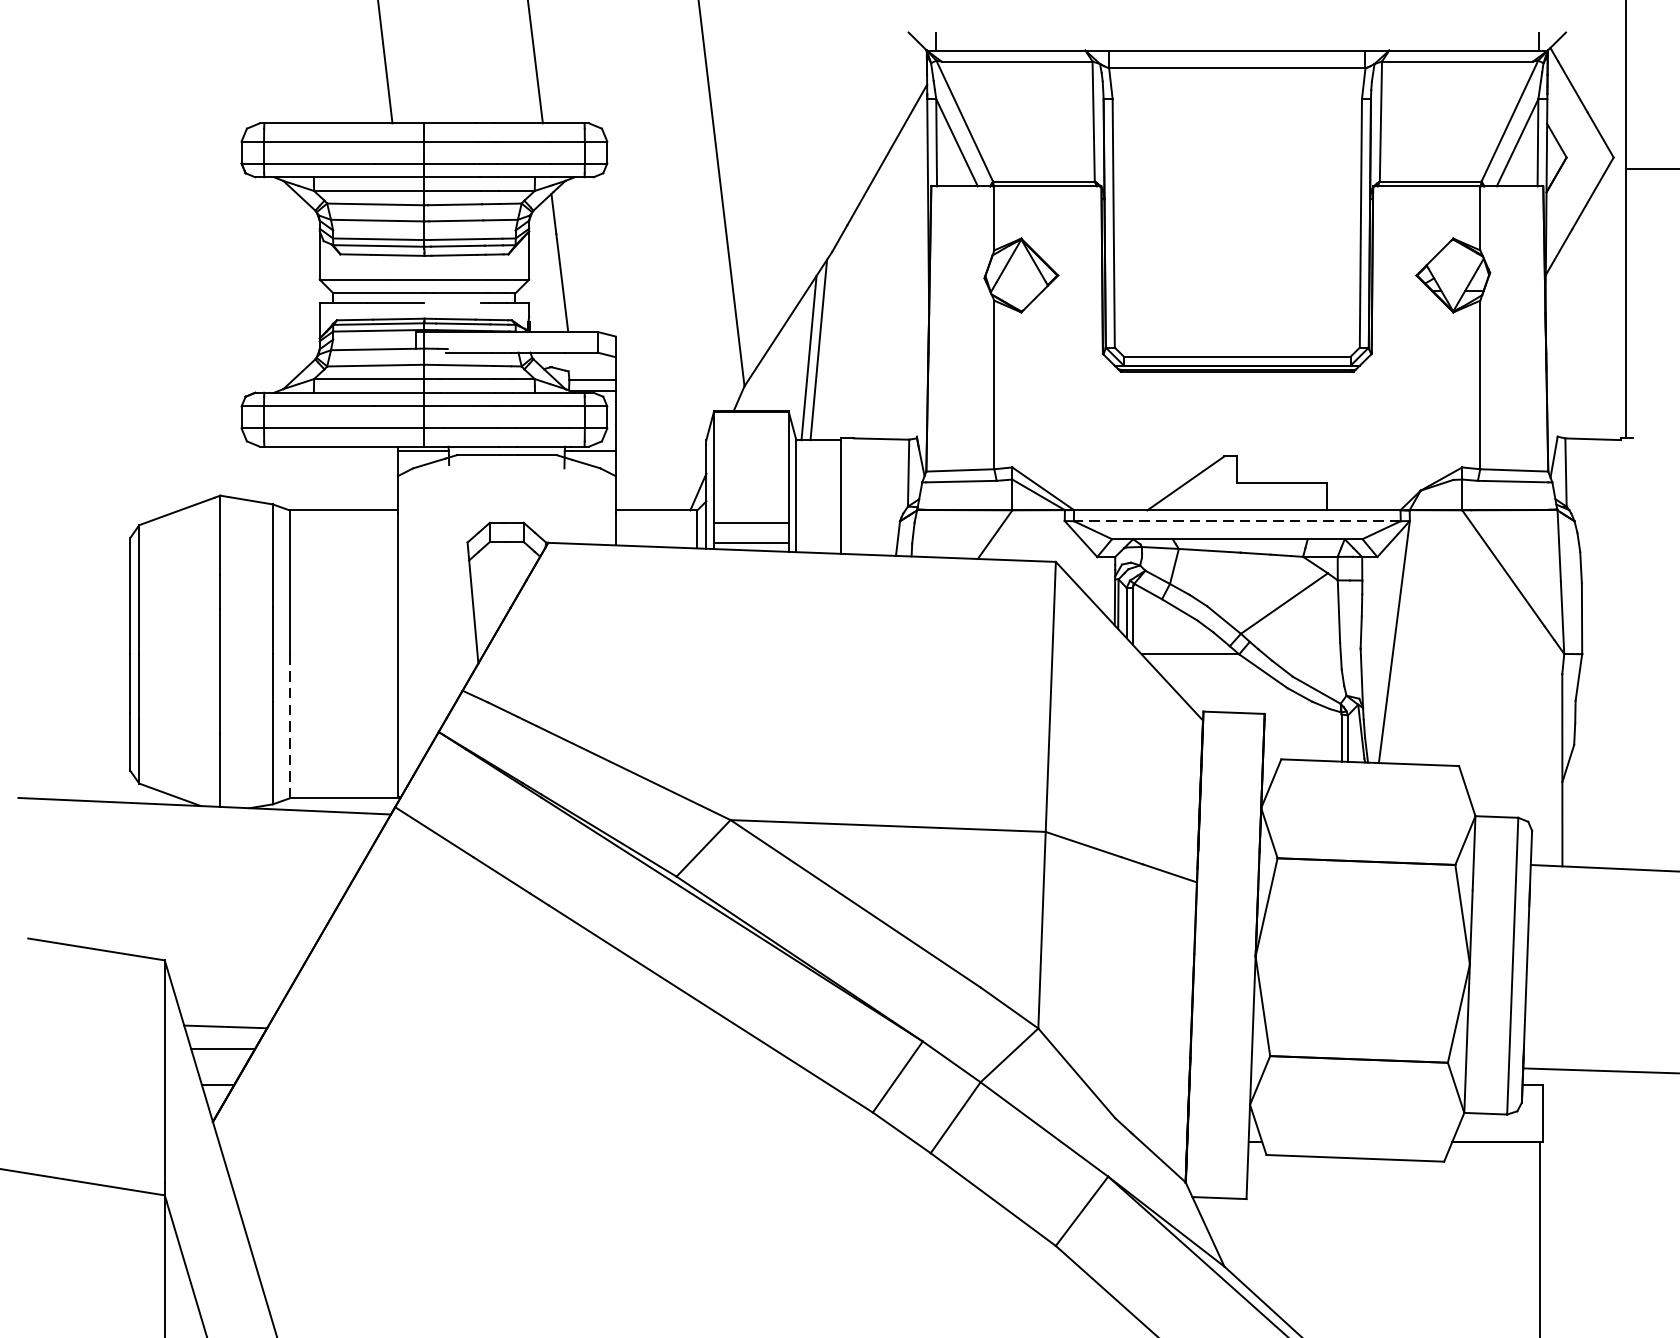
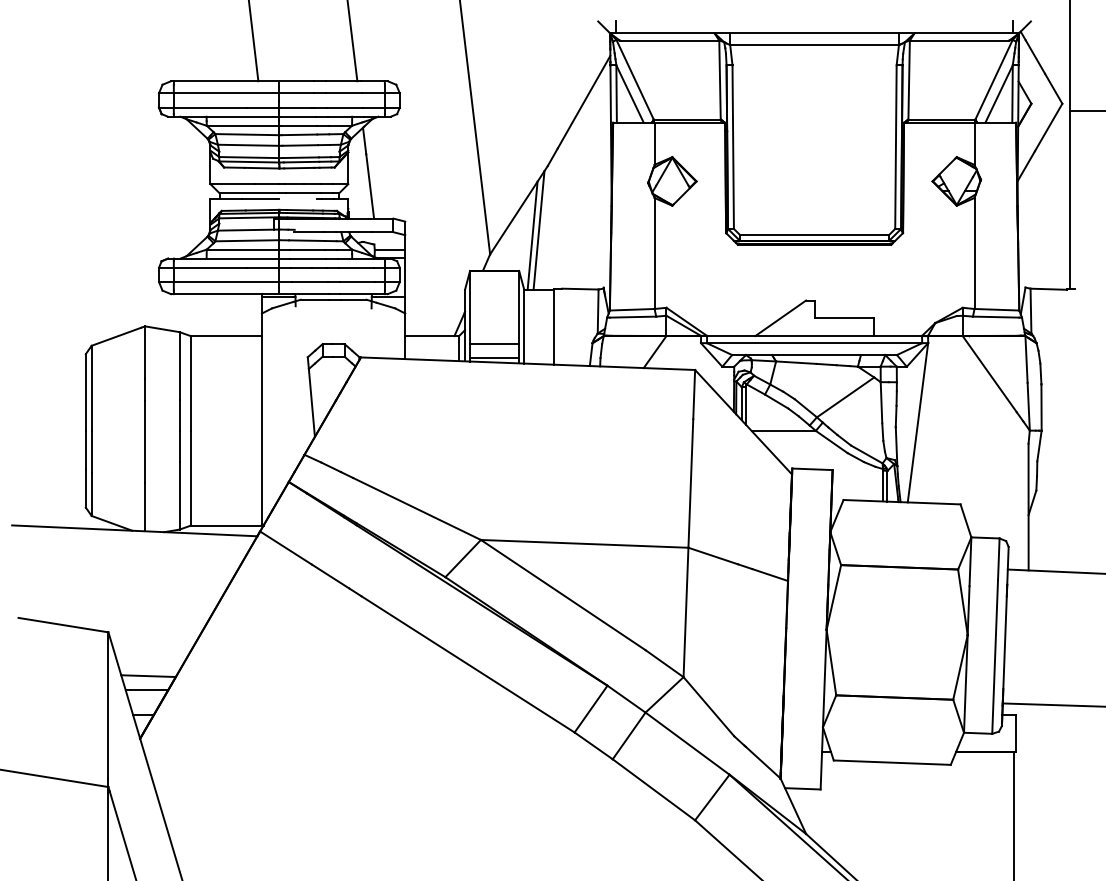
line: (1237, 521) -> (814, 343), dashed -> solid
line: (289, 726) -> (190, 478), dashed -> solid

